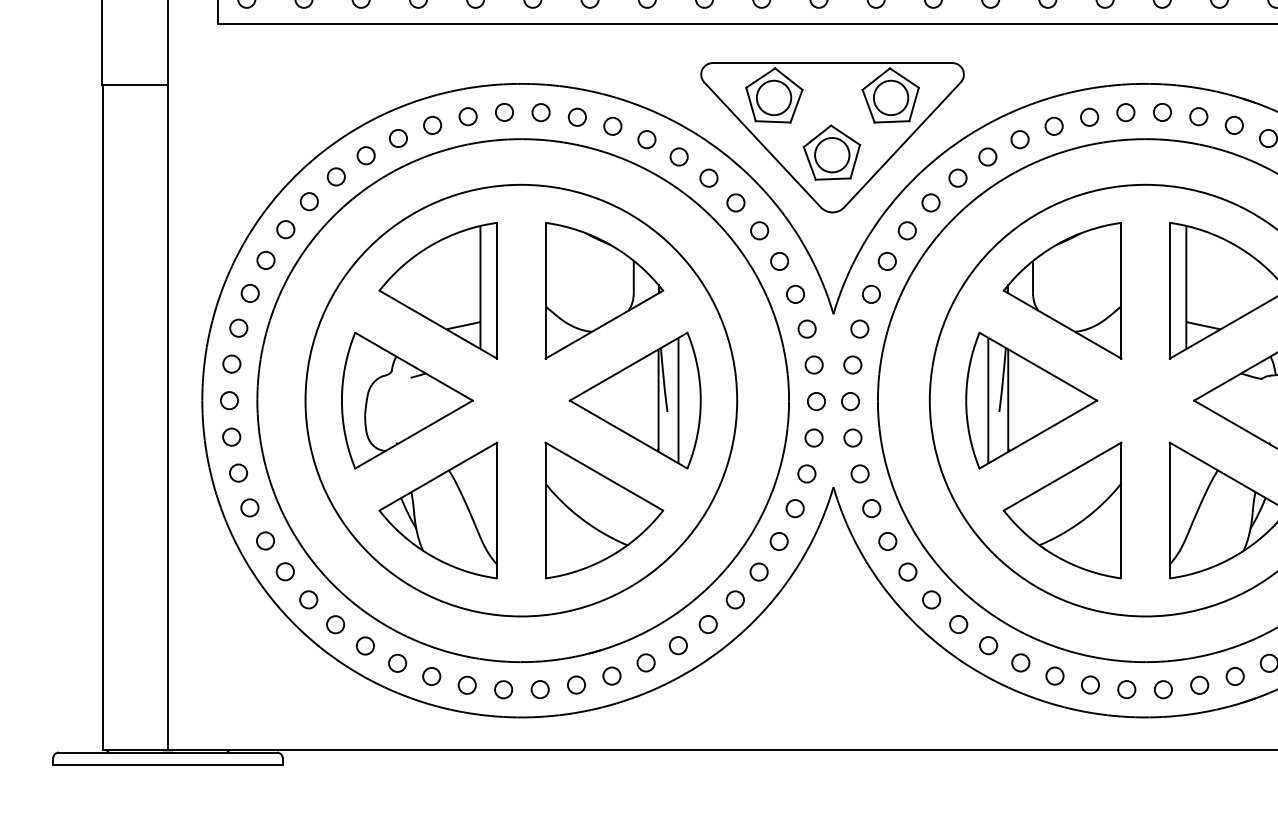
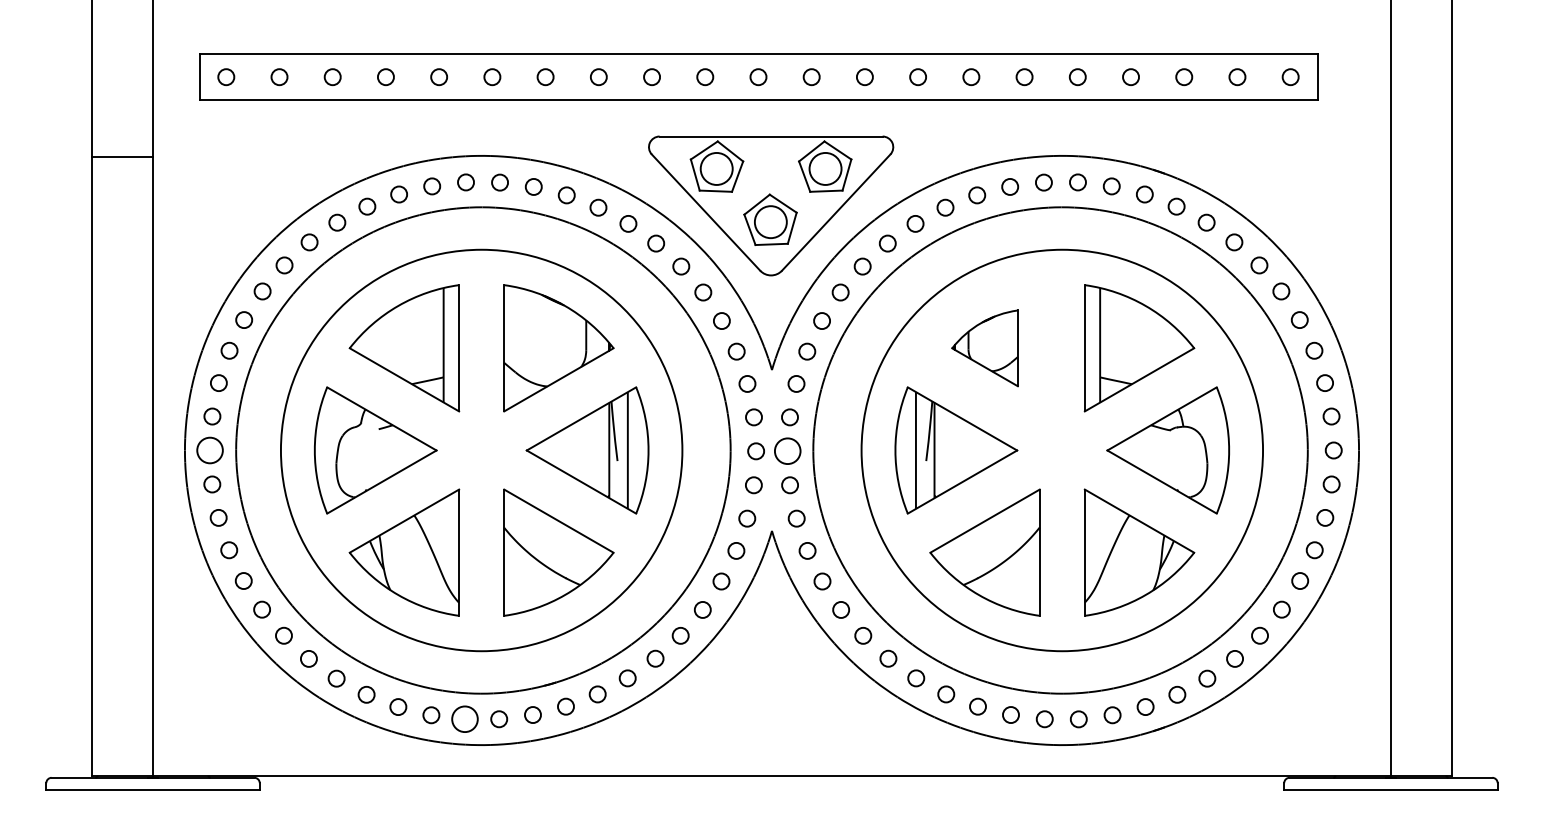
part: (1061, 290) -> (984, 348), size x0.6
circle: (229, 400) -> (210, 450), size x1.6
circle: (850, 401) -> (787, 451), size x1.6
circle: (503, 689) -> (465, 719), size x1.6

